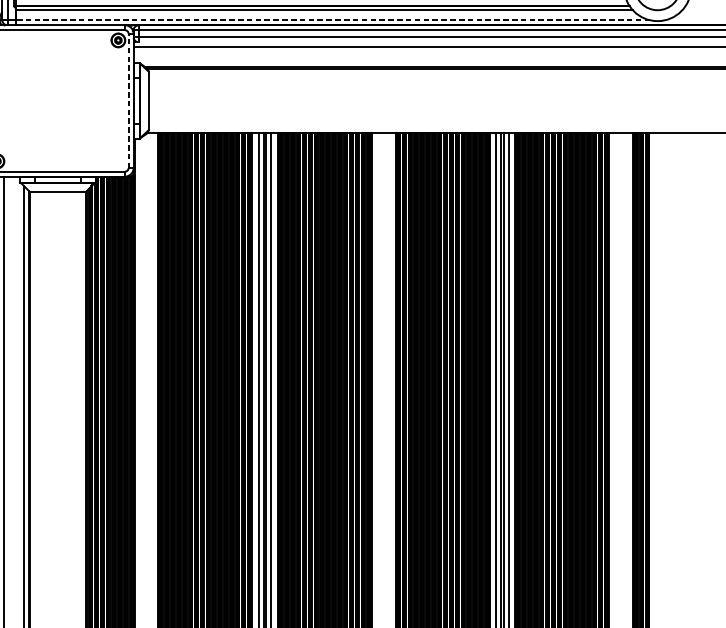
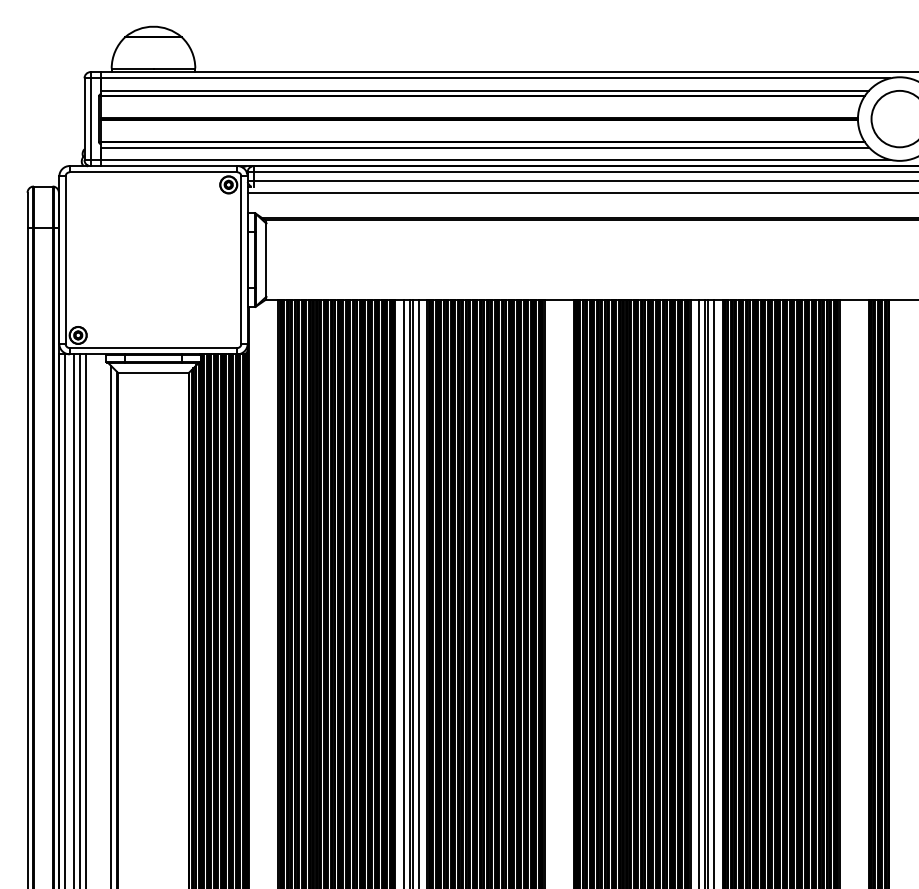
line: (332, 20) -> (495, 159), dashed -> solid
line: (128, 101) -> (241, 260), dashed -> solid

